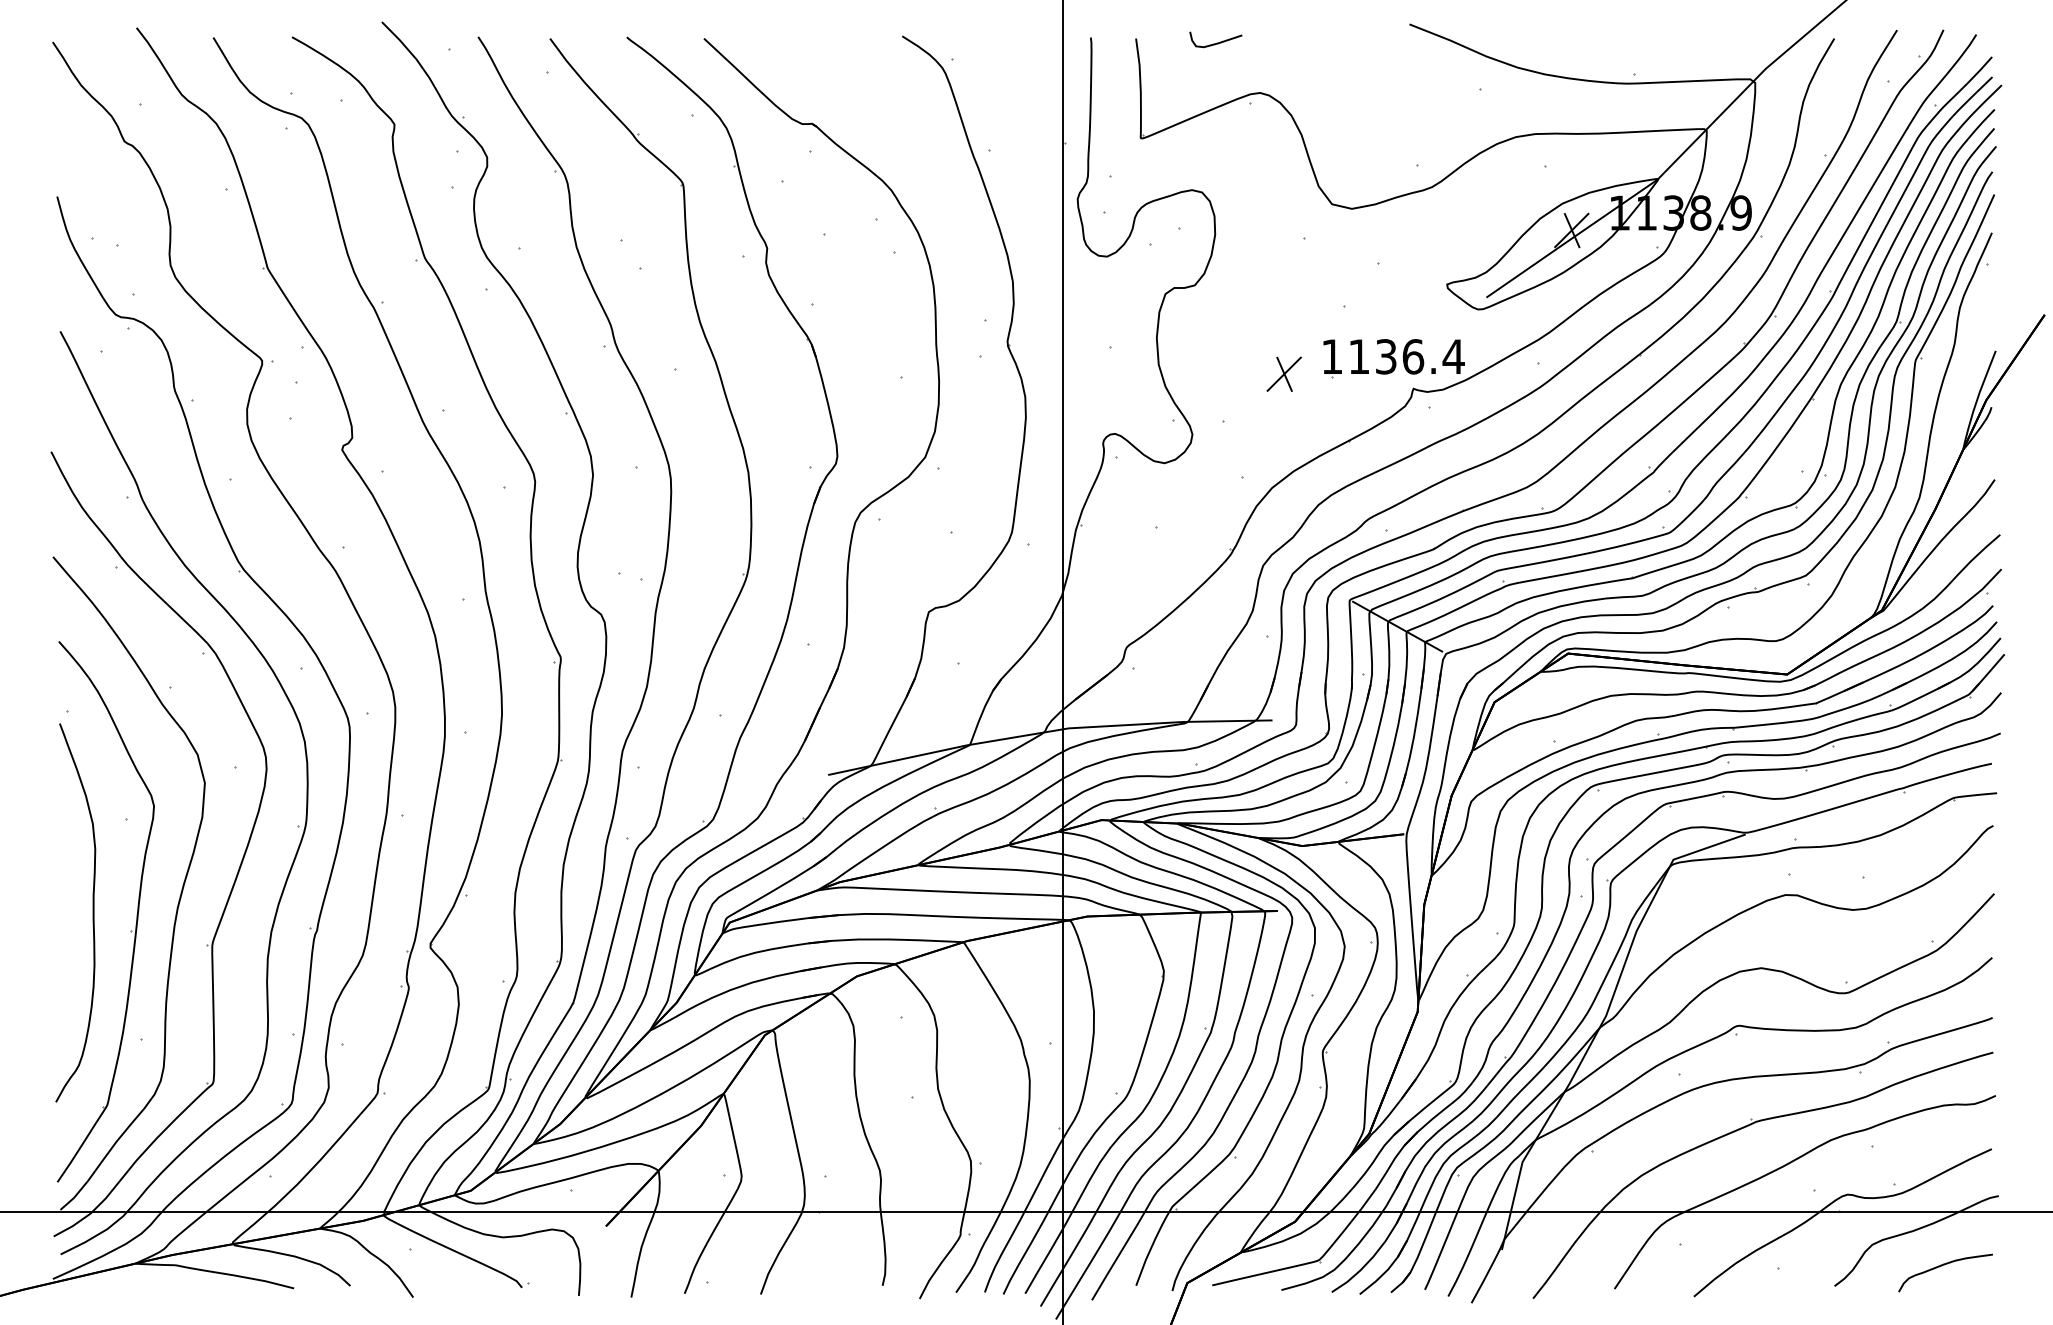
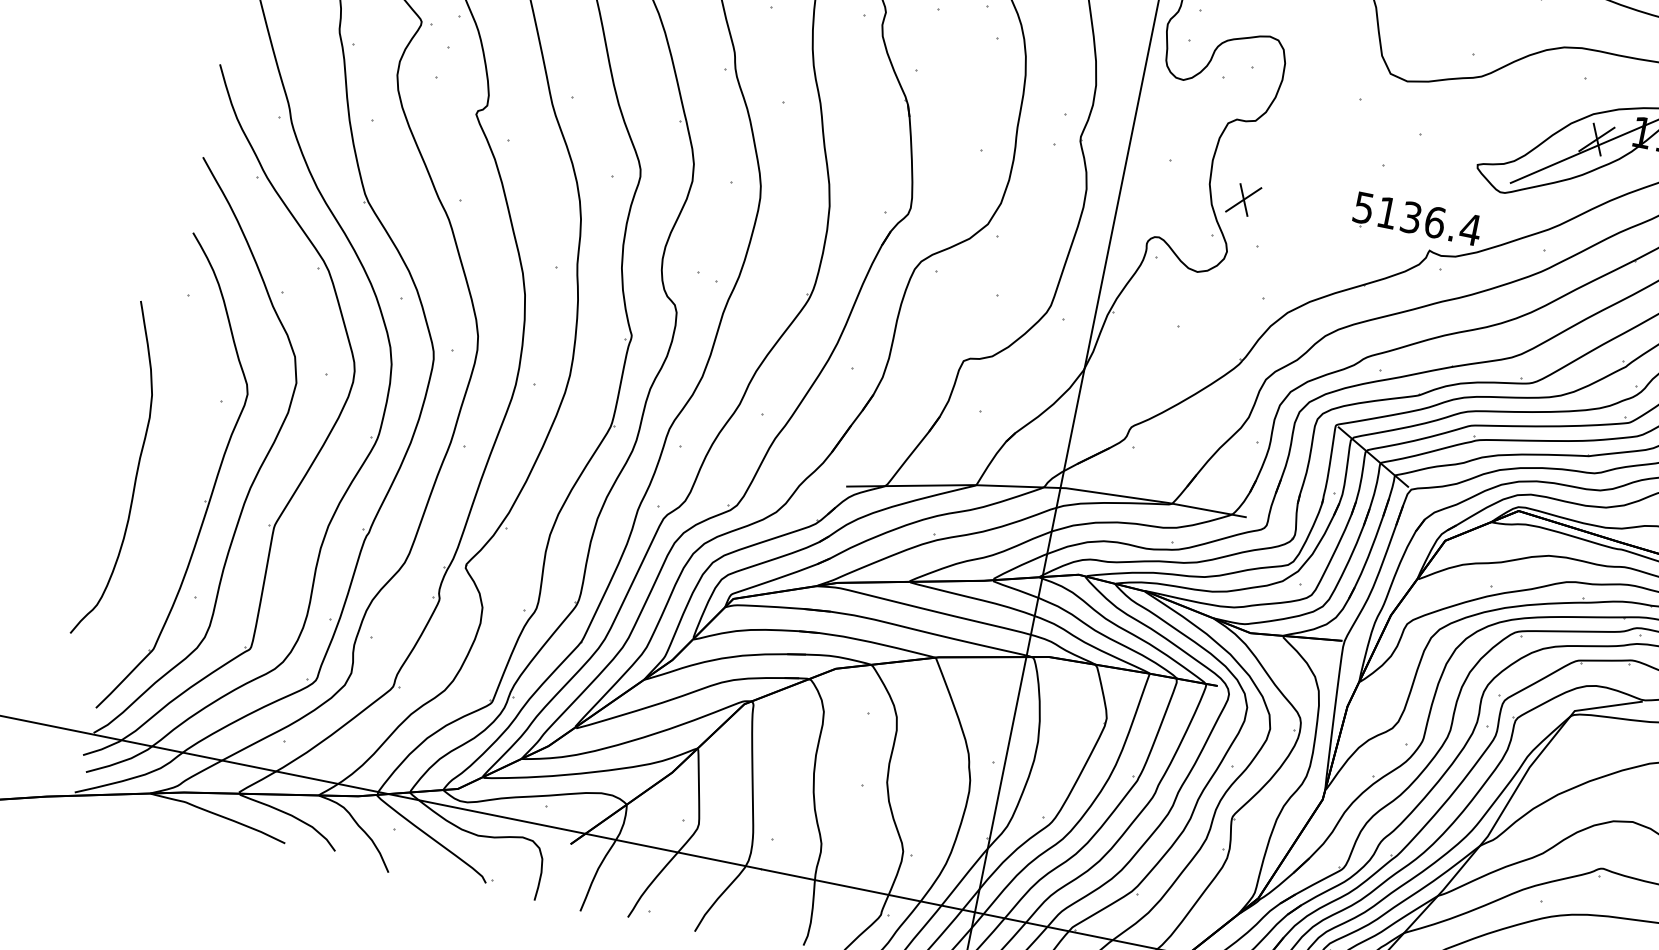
text: (1332, 356) -> (1364, 207), 1136.4 -> 5136.4
part: (1283, 373) -> (1243, 199), moved
curve: (92, 912) -> (136, 472), moved

